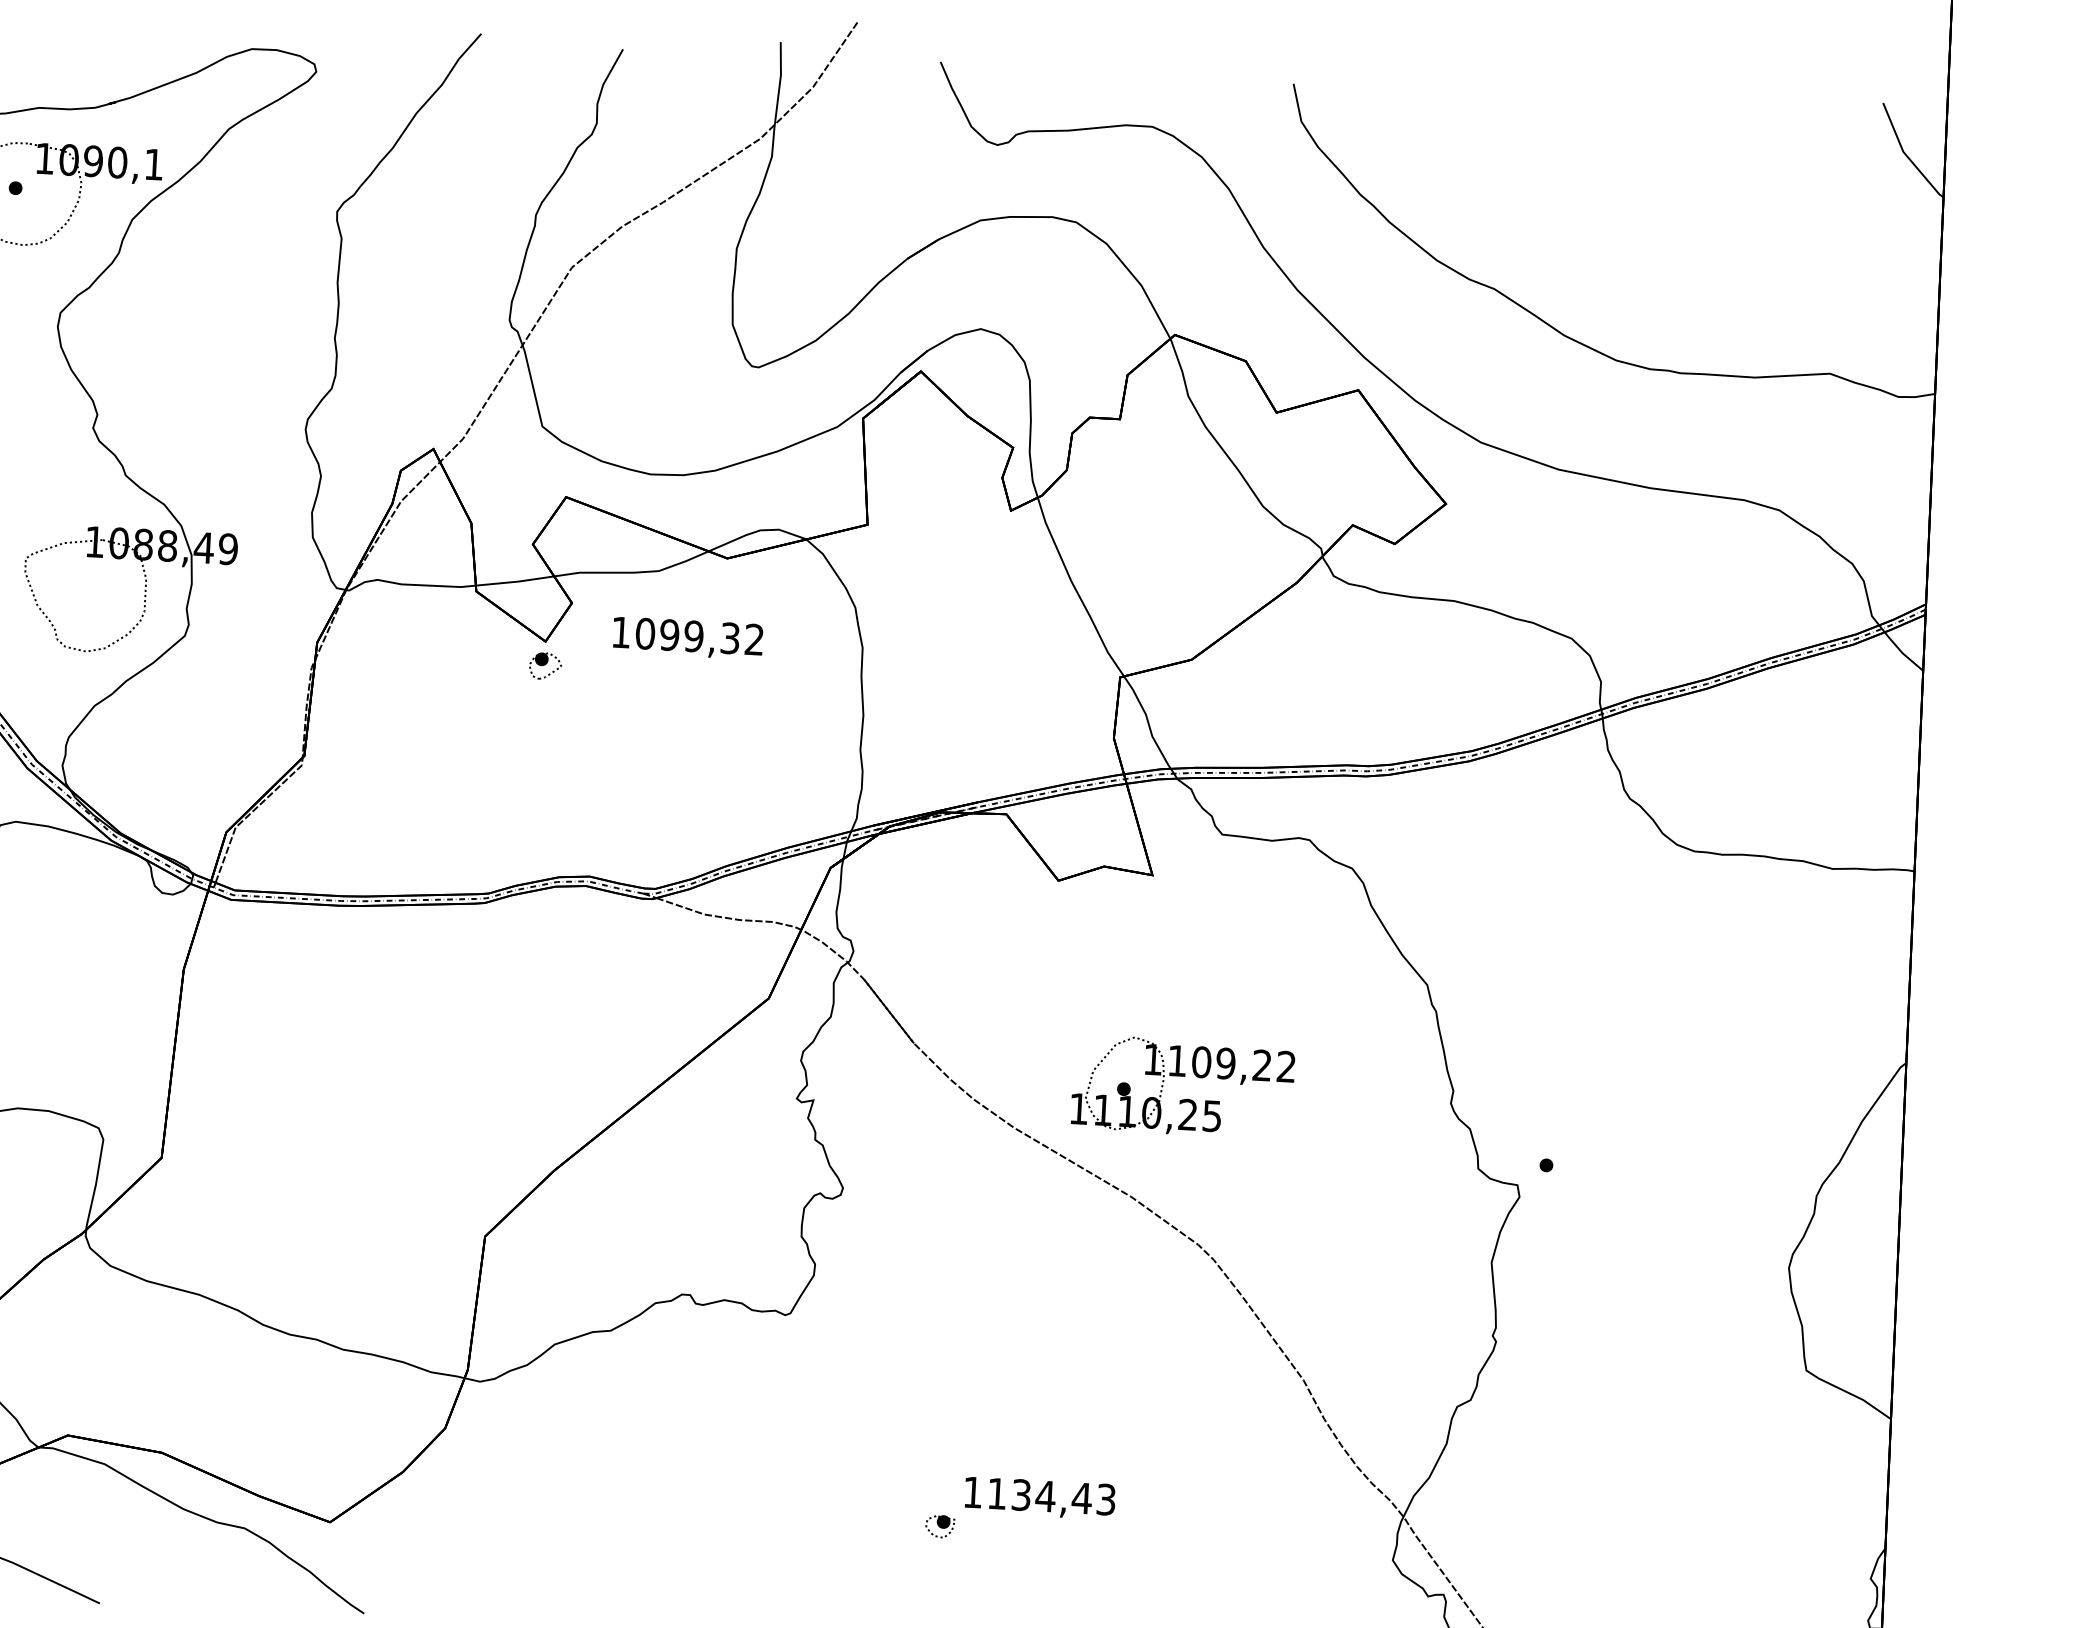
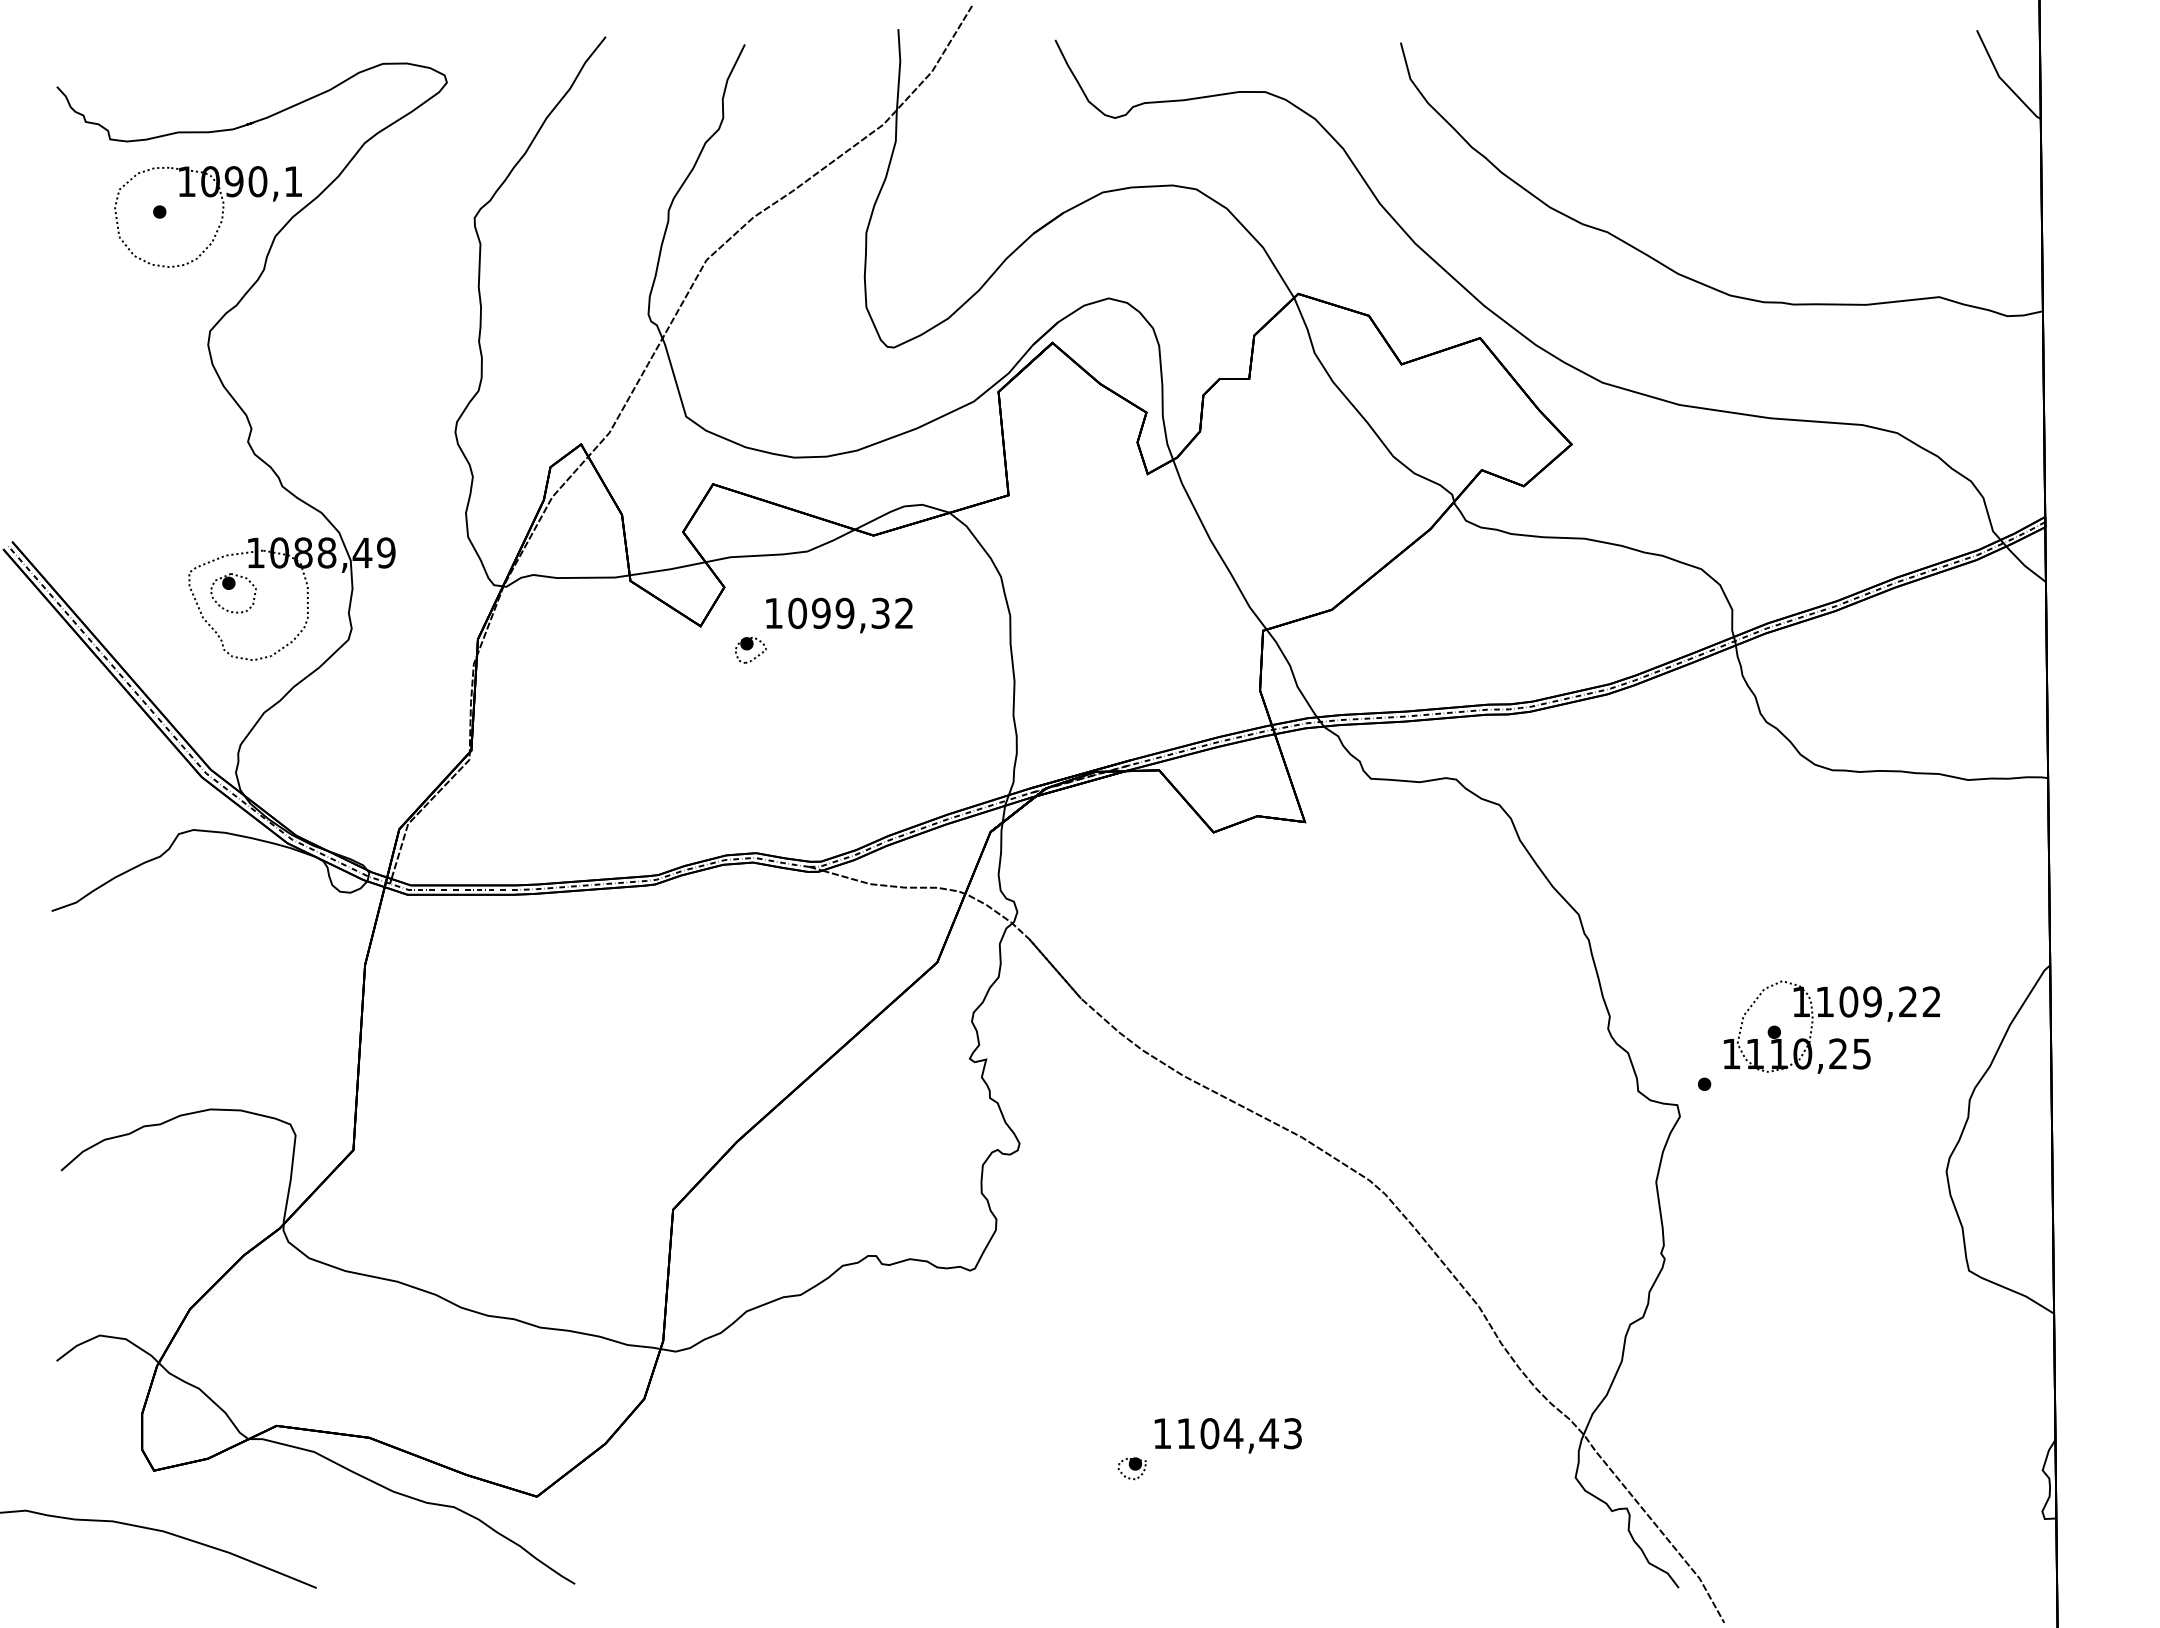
part: (69, 582) -> (233, 593), added
part: (545, 665) -> (750, 649), moved
part: (1183, 1076) -> (1831, 1016), moved
text: (1021, 1494) -> (1209, 1433), 1134,43 -> 1104,43

